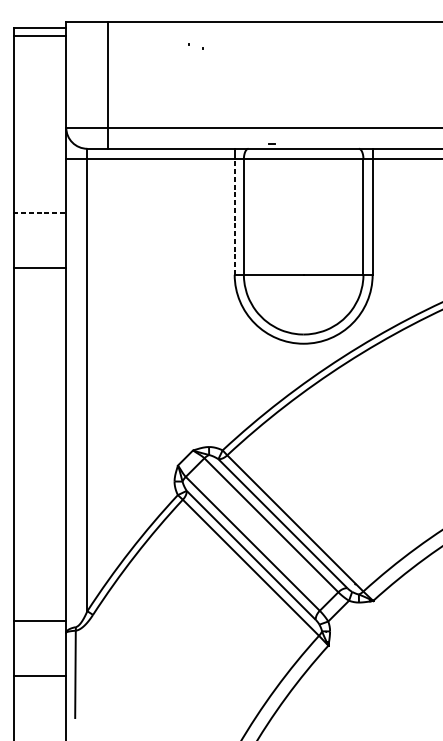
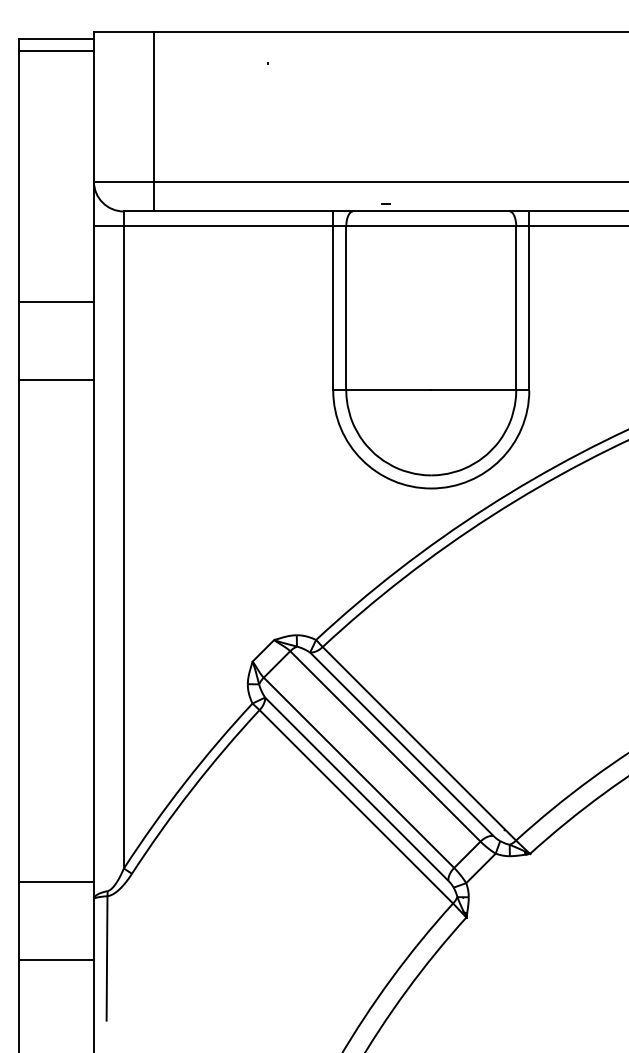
line: (39, 212) -> (56, 302), dashed -> solid
line: (234, 217) -> (333, 308), dashed -> solid

